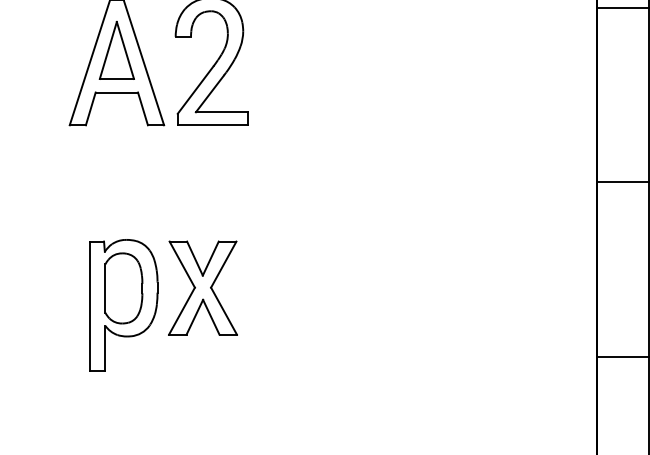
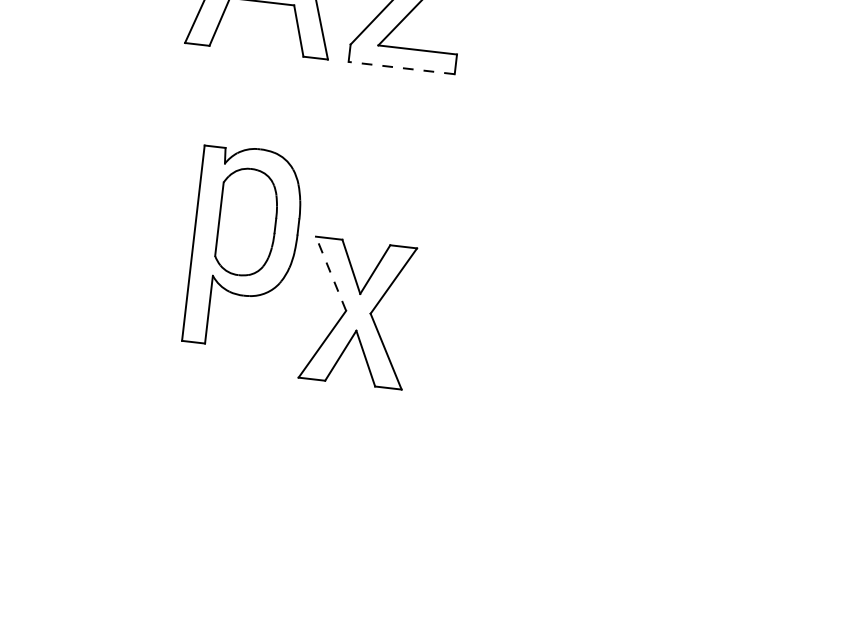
line: (212, 125) -> (401, 68), solid -> dashed
line: (182, 264) -> (331, 273), solid -> dashed
part: (123, 305) -> (243, 248), moved

